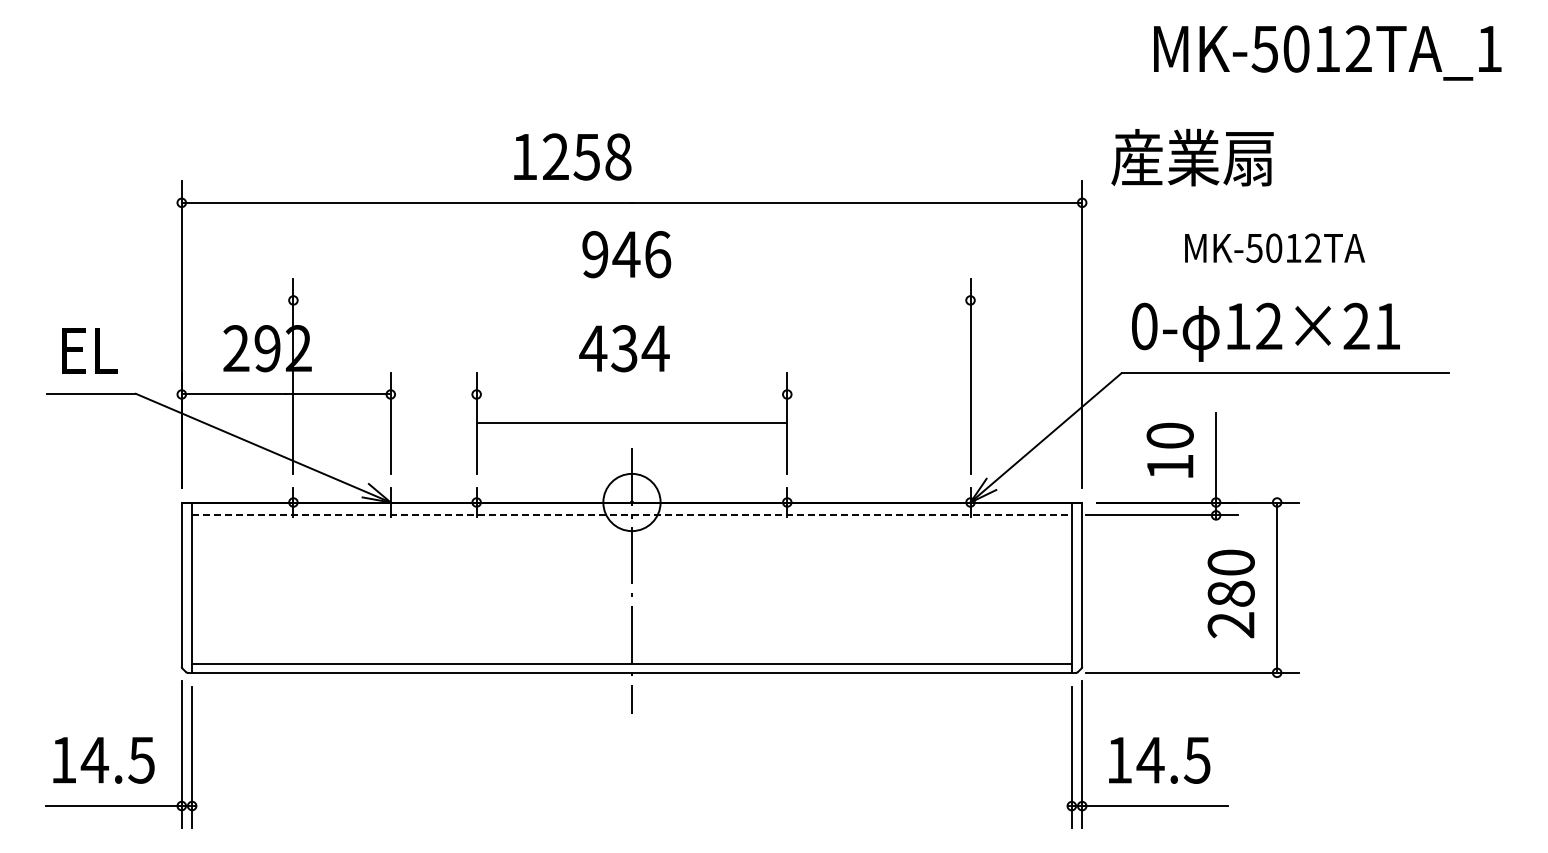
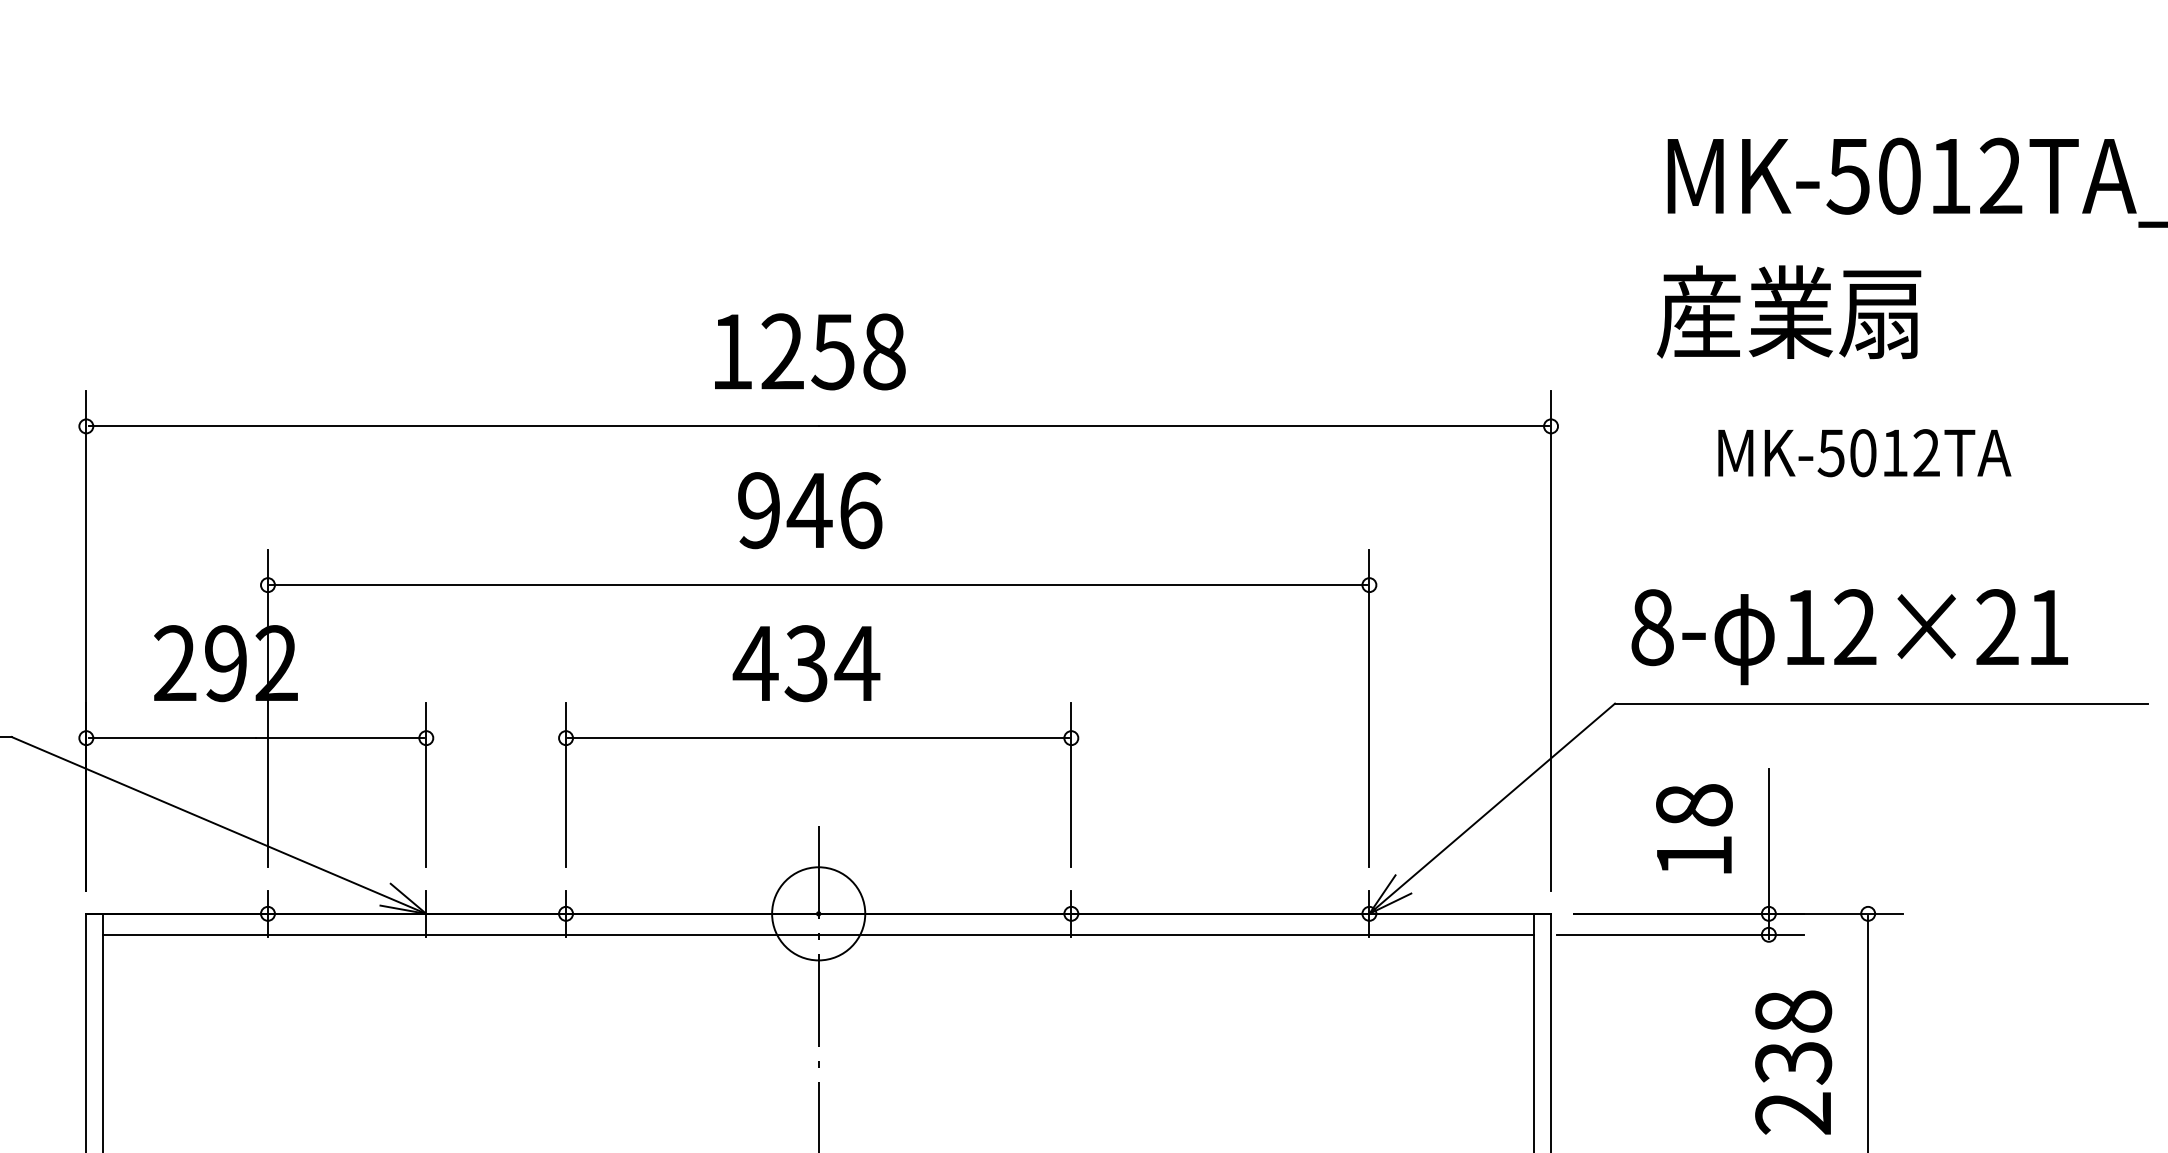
text: (572, 156) -> (809, 351), moved
text: (1192, 157) -> (1789, 311), moved
text: (1275, 247) -> (1865, 451), moved
line: (631, 300) -> (817, 585), added
text: (1144, 325) -> (1652, 625), 0- -> 8-
line: (631, 423) -> (817, 738), moved
text: (1169, 435) -> (1693, 804), 10 -> 18
line: (631, 515) -> (817, 934), dashed -> solid
text: (1230, 578) -> (1792, 1037), 280 -> 238

